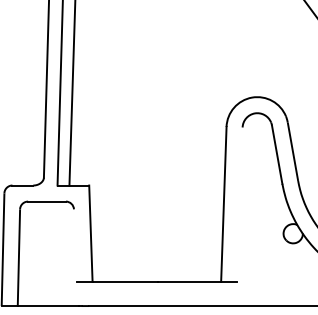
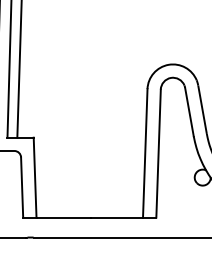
line: (239, 204) -> (158, 153), added
line: (74, 245) -> (21, 187), added

